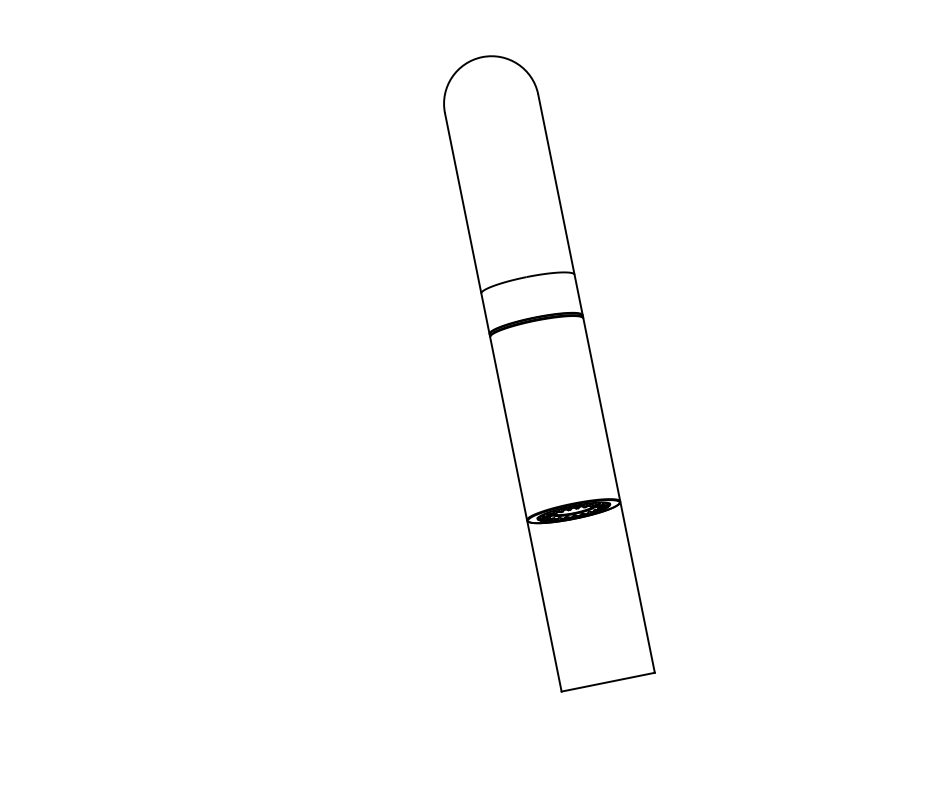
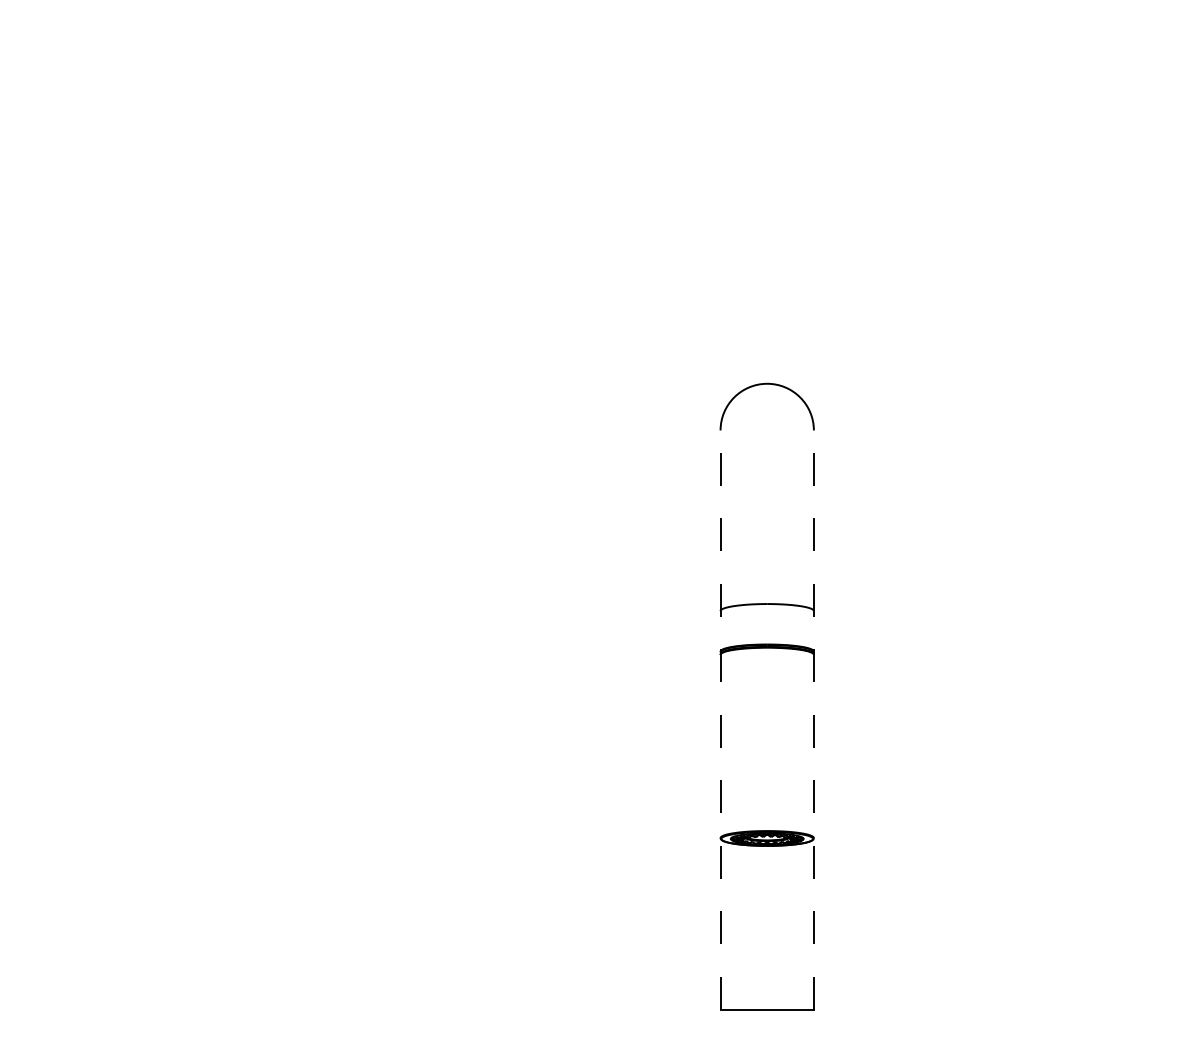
line: (596, 384) -> (813, 720), solid -> dashed
line: (503, 402) -> (720, 720), solid -> dashed

